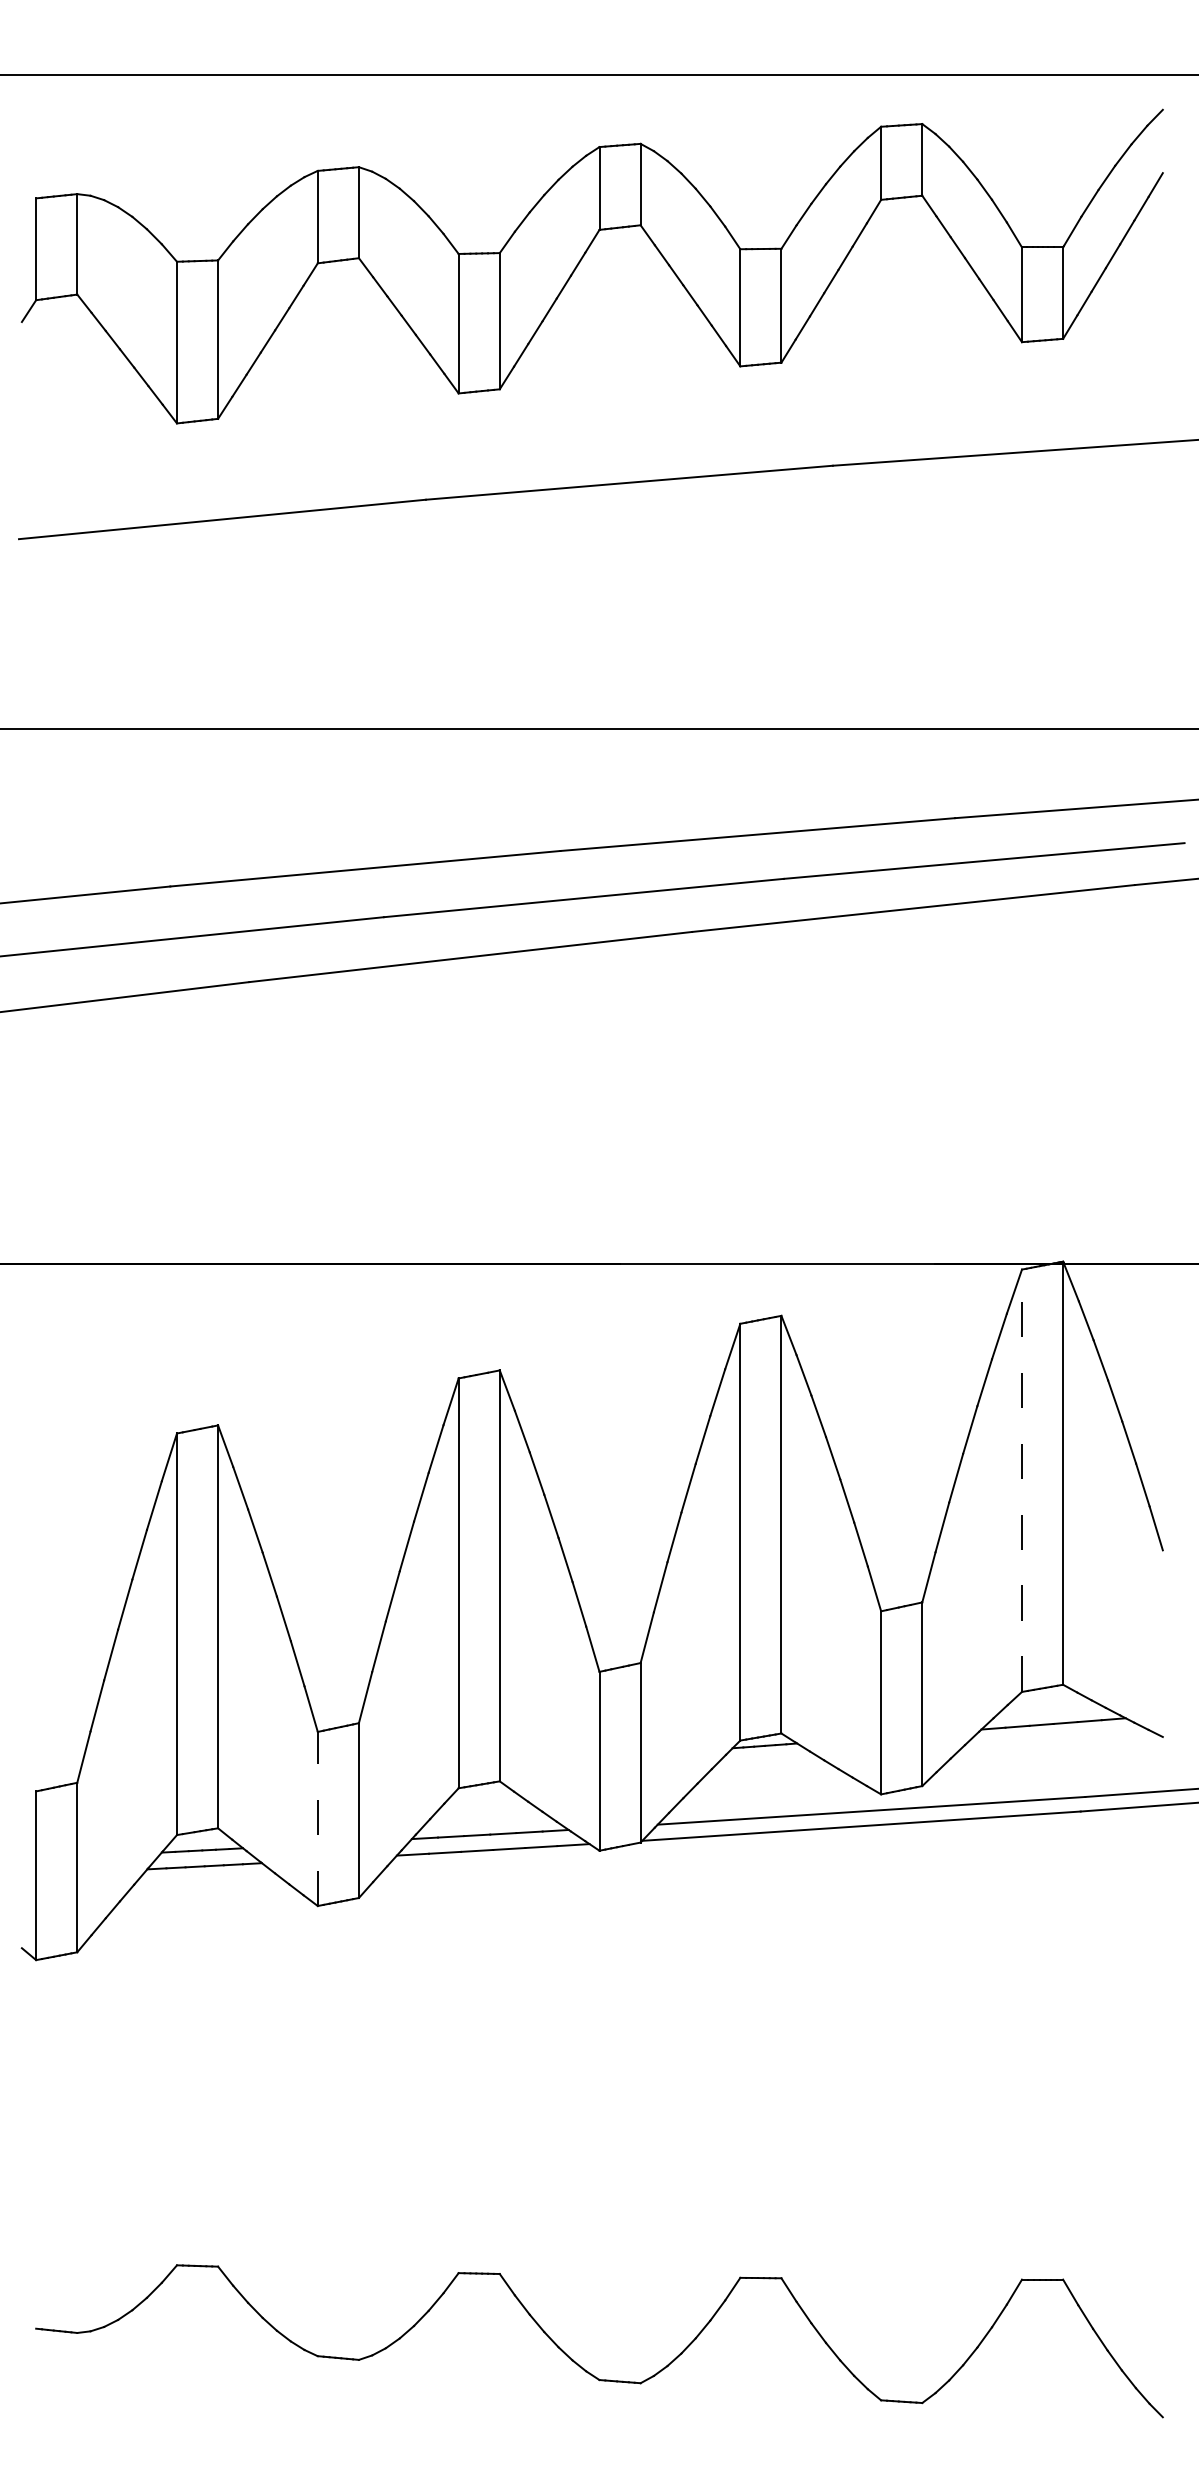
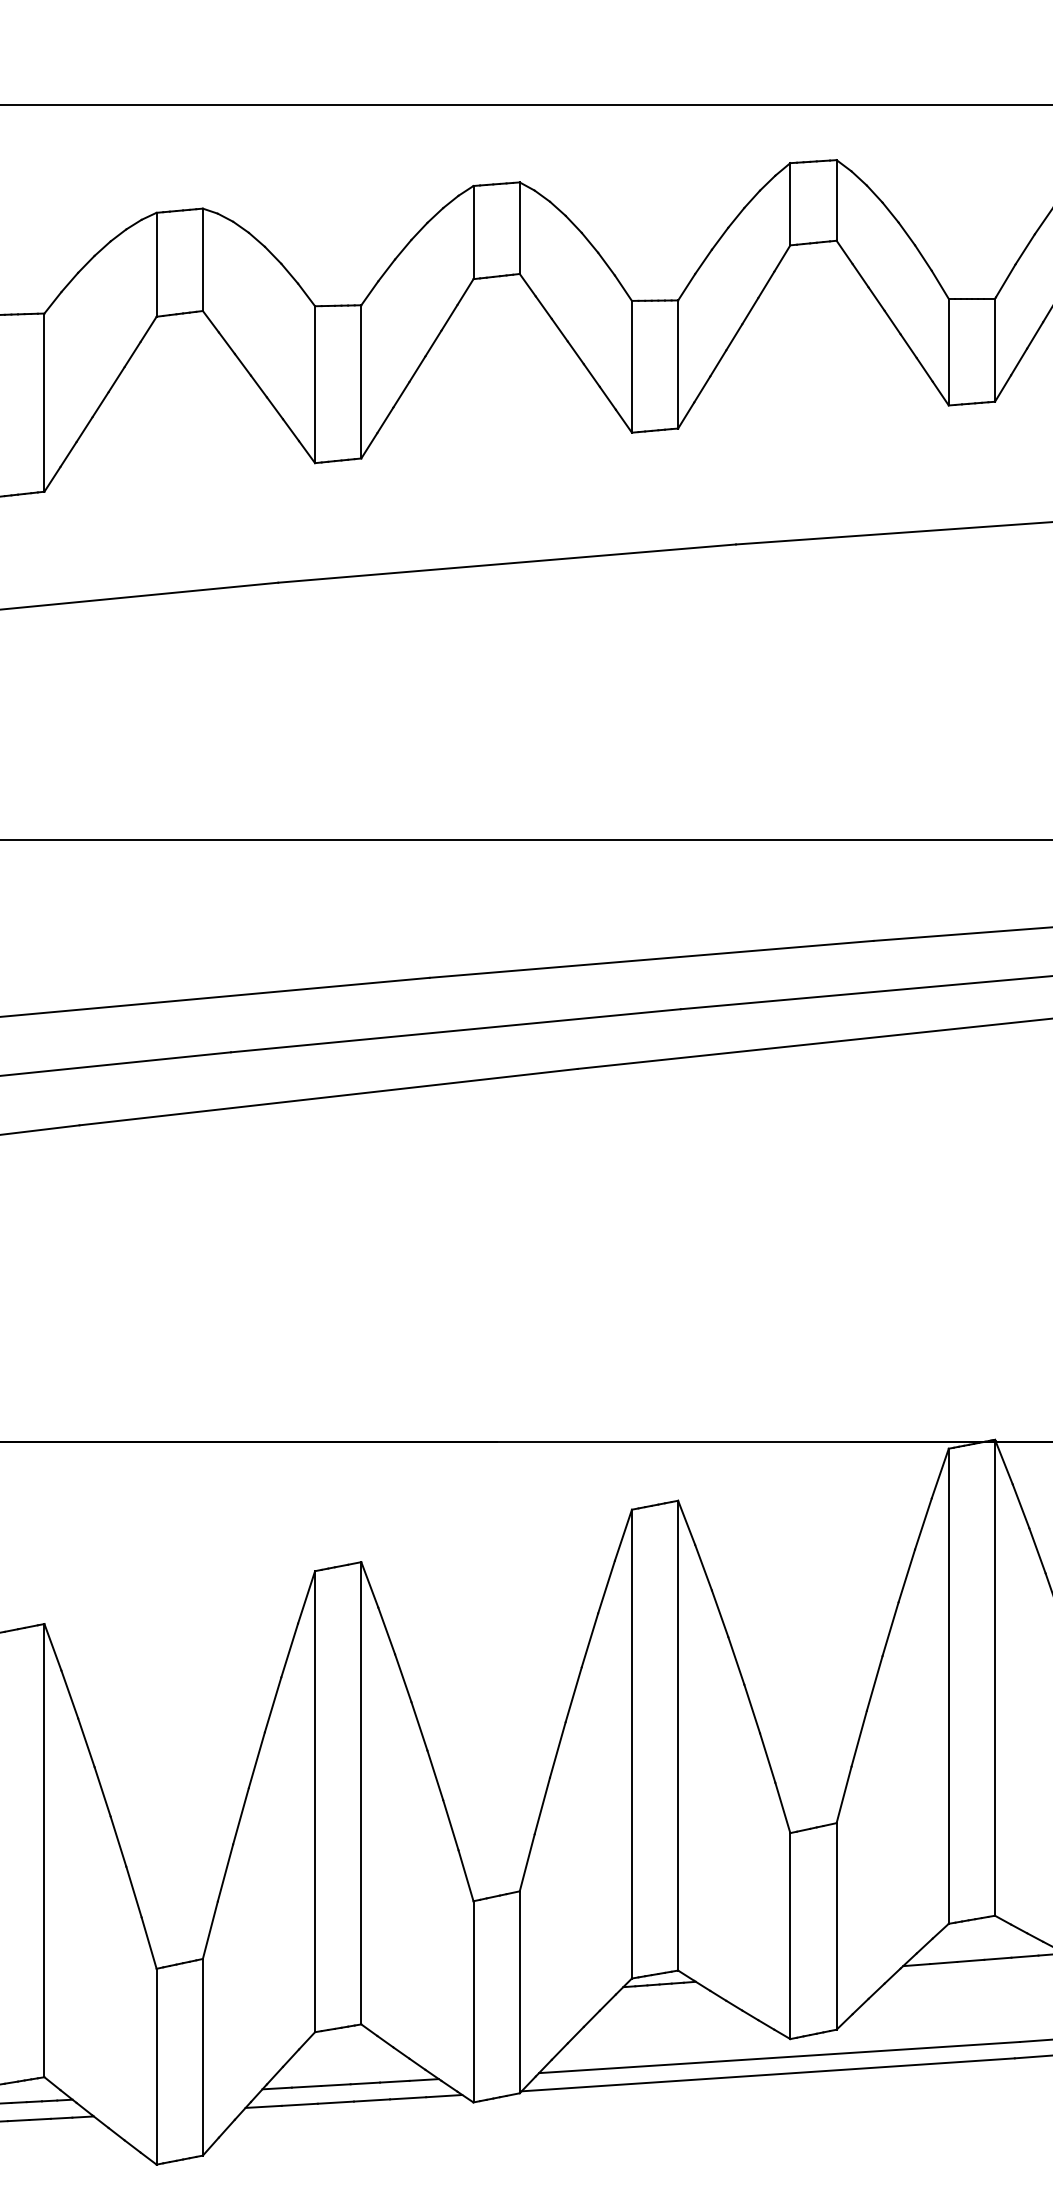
line: (1022, 1480) -> (949, 1685), dashed -> solid
line: (317, 1818) -> (156, 2066), dashed -> solid

